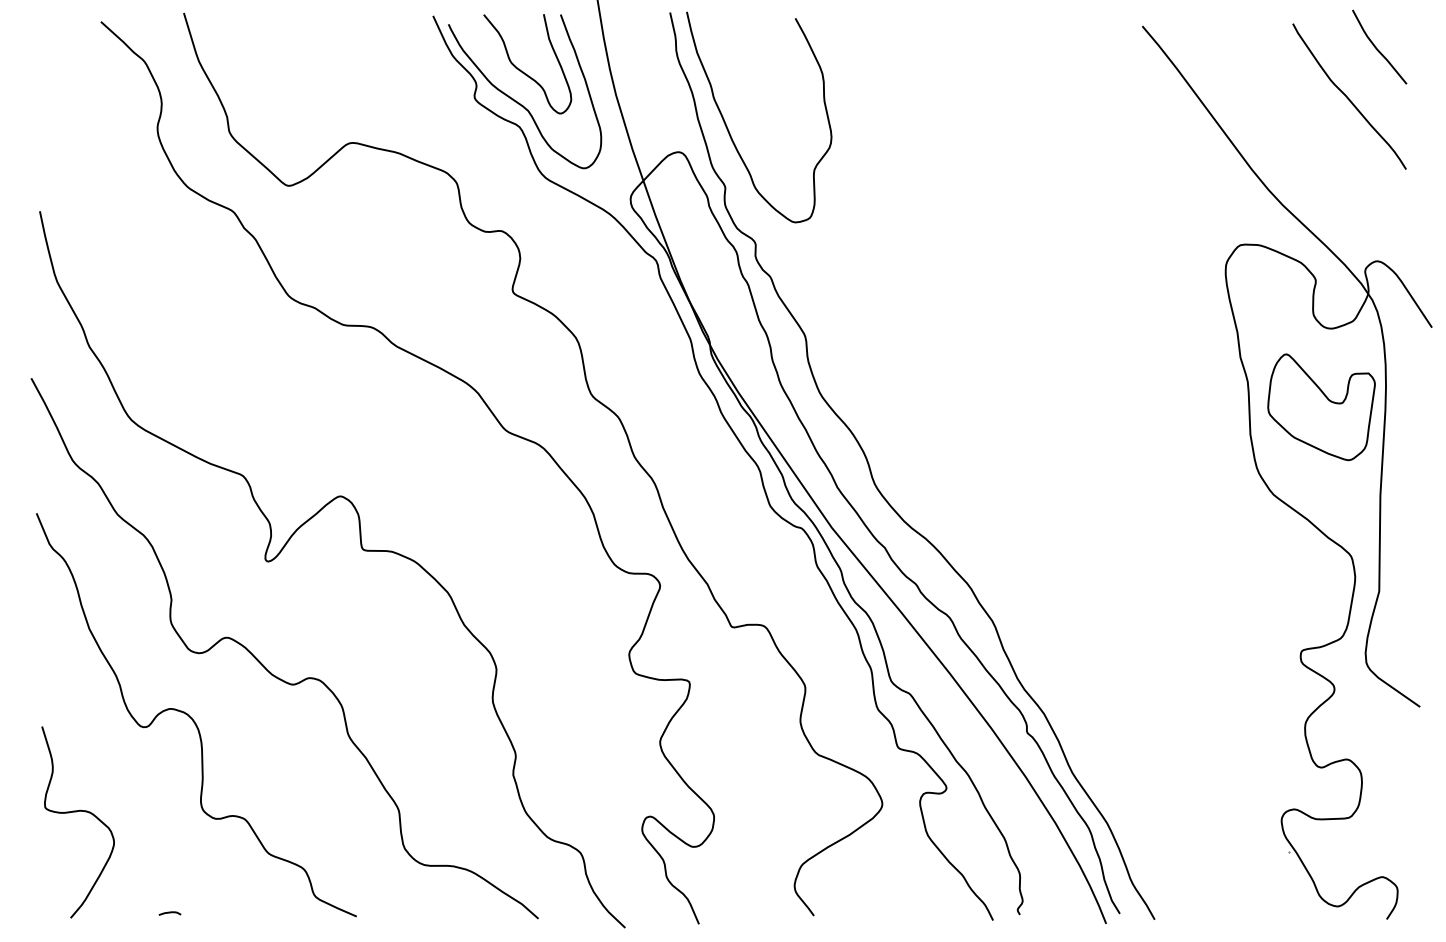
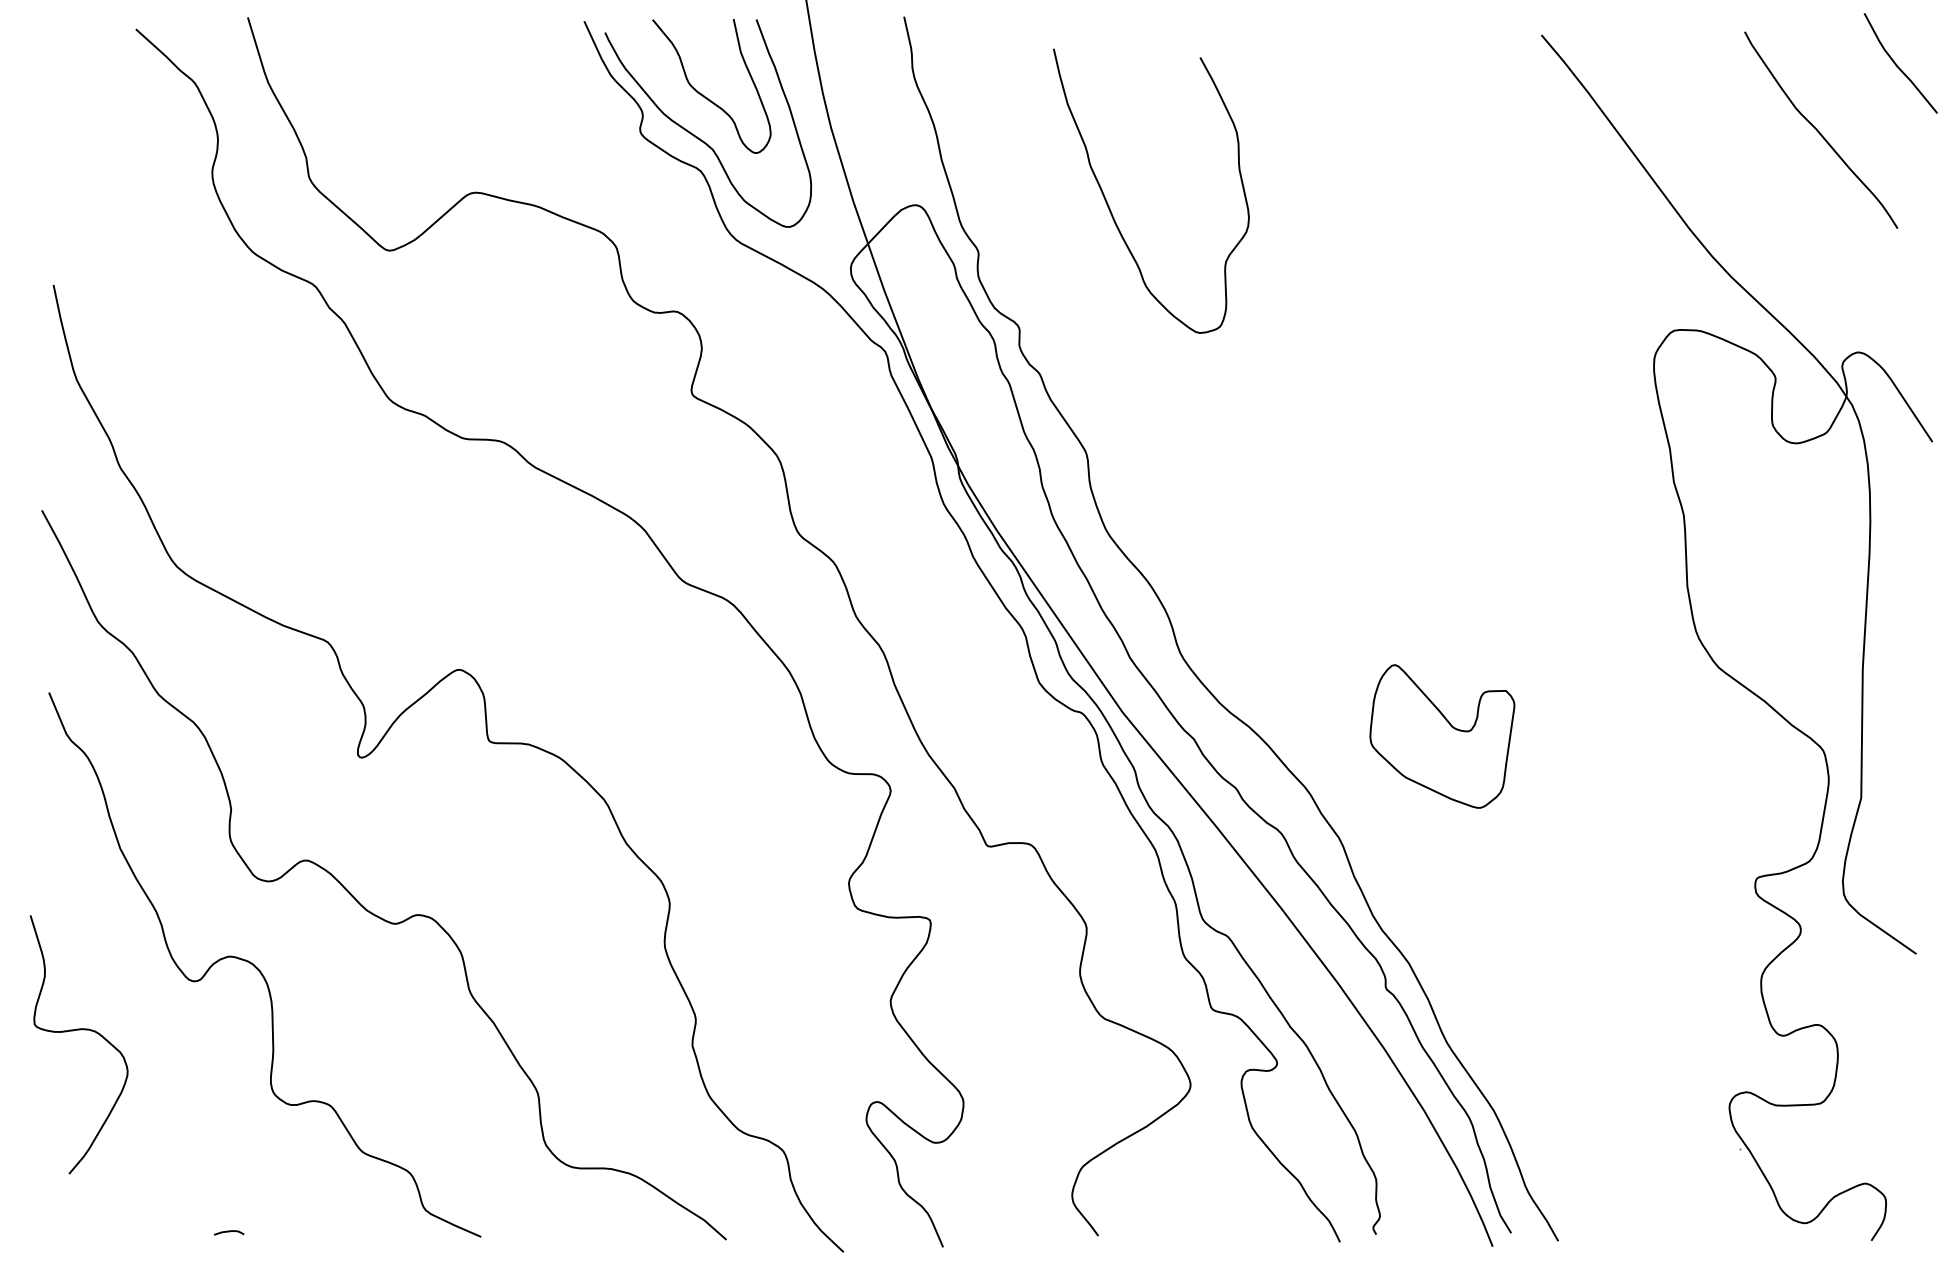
curve: (1377, 48) -> (1897, 65), moved
curve: (728, 130) -> (1110, 208), moved
part: (1321, 407) -> (1442, 736), moved
curve: (73, 812) -> (73, 1031), moved

